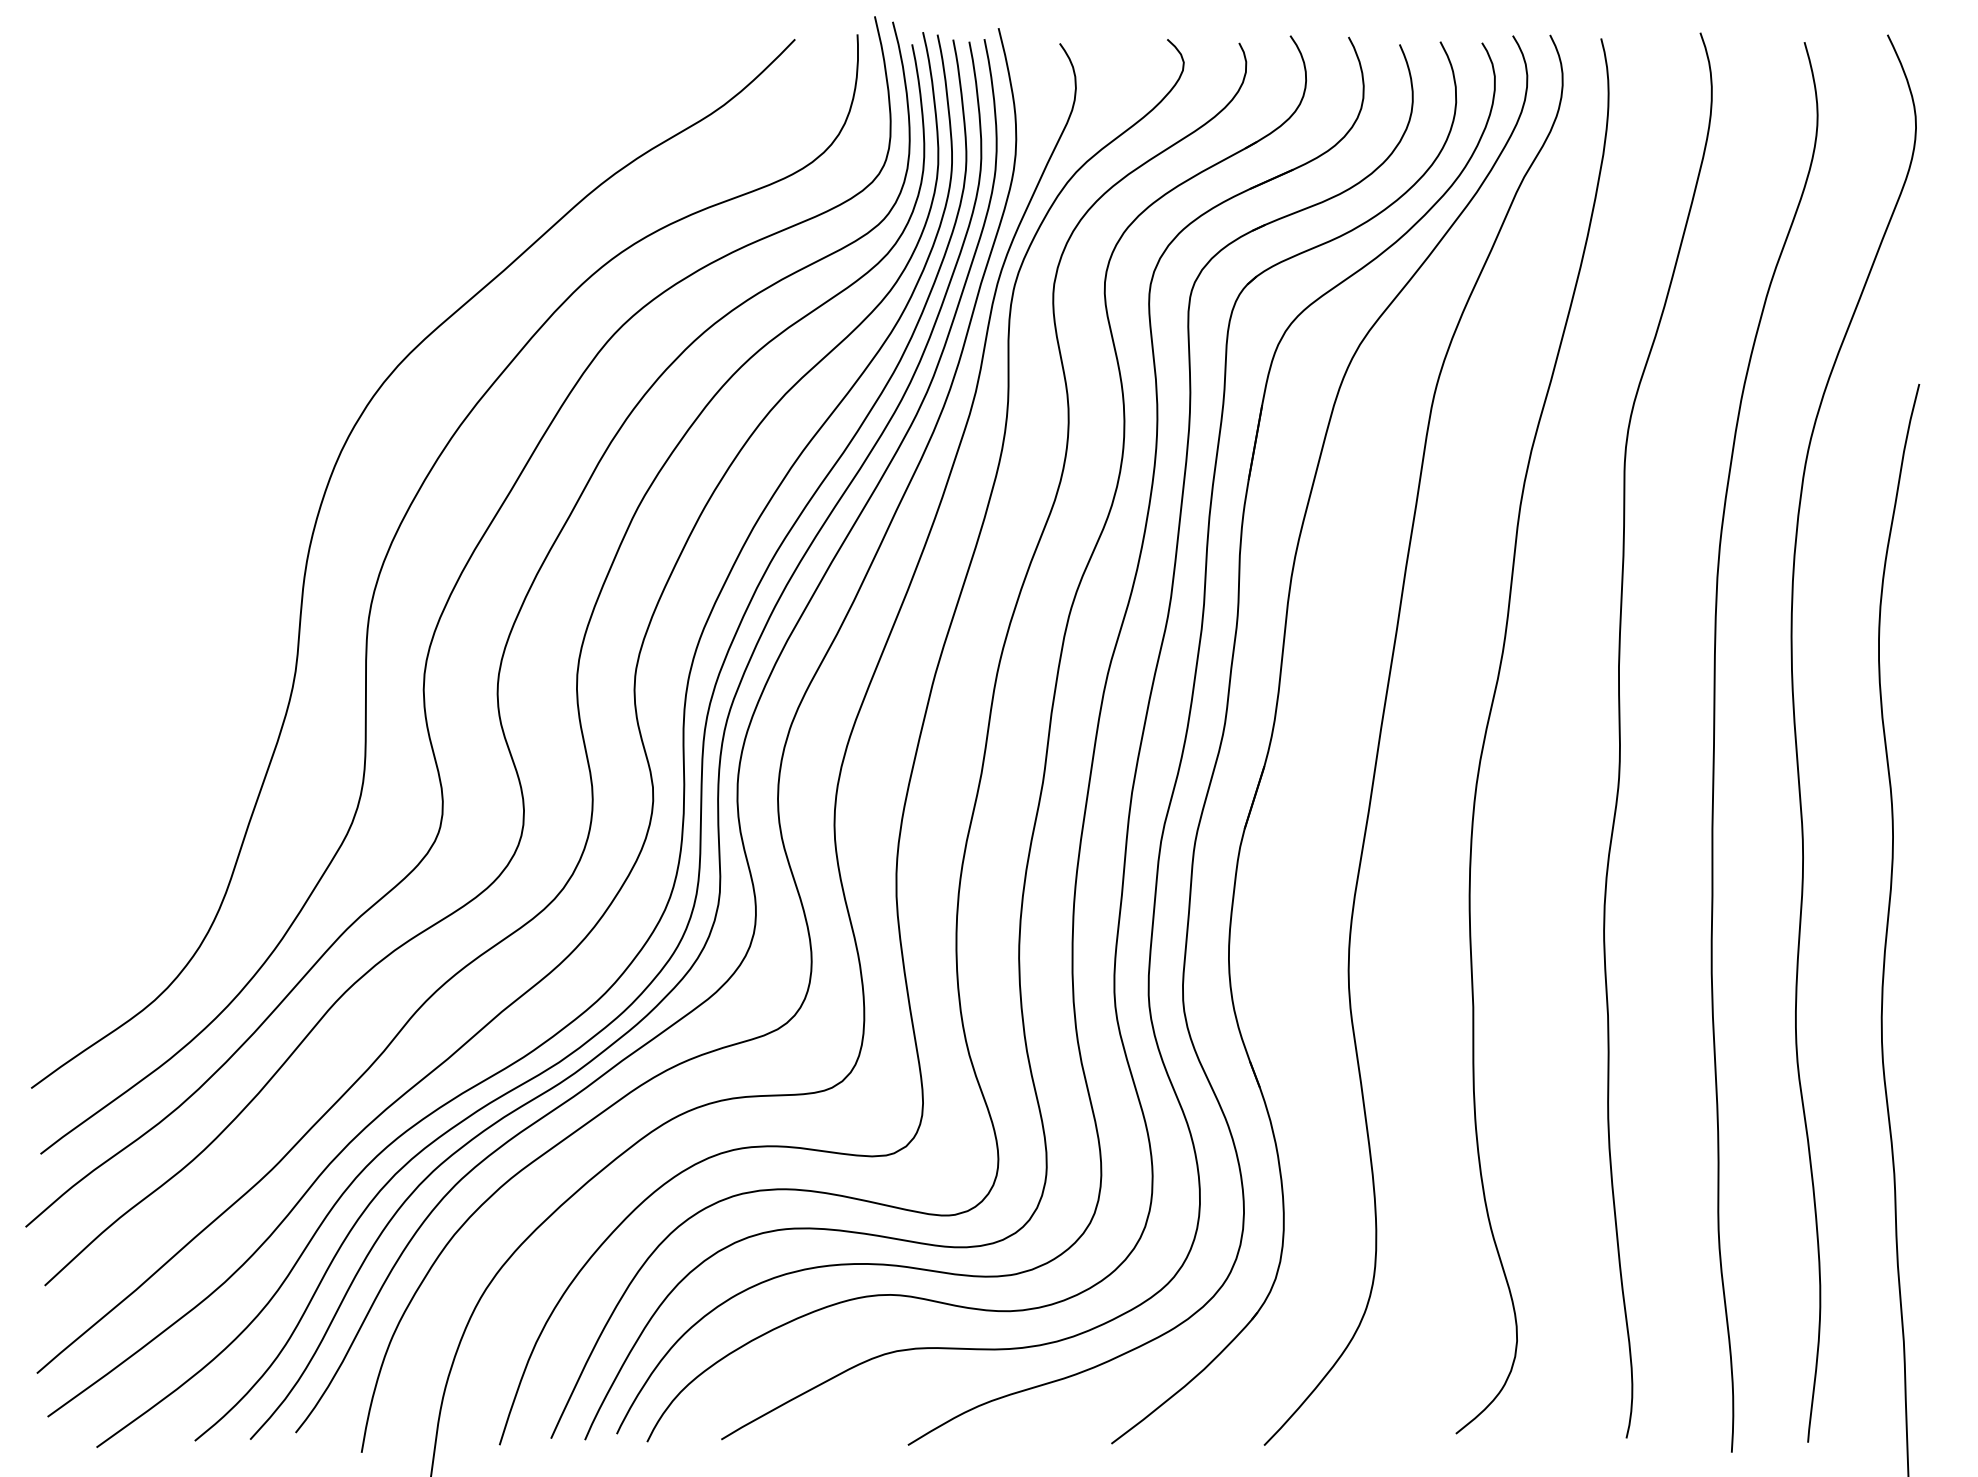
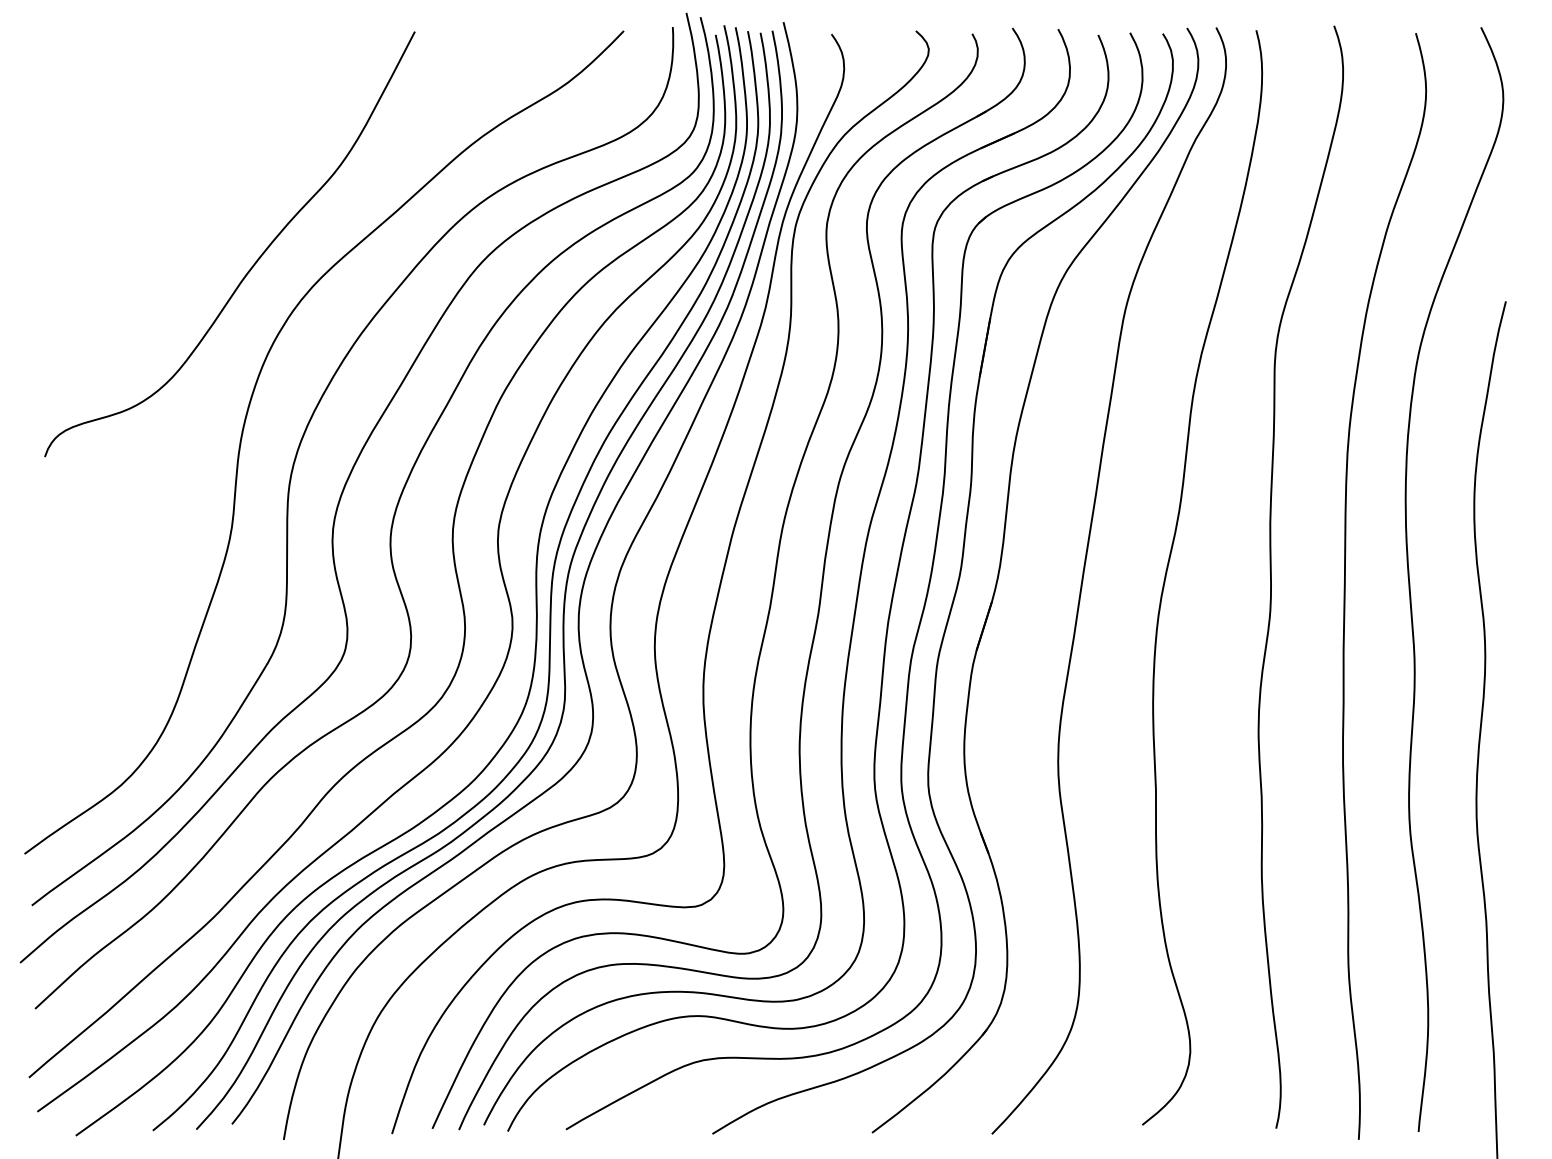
curve: (325, 333) -> (255, 261), added

